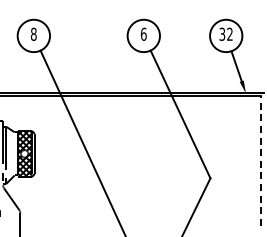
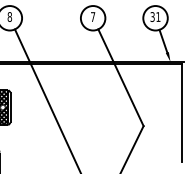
text: (143, 33) -> (92, 16), 6 -> 7
text: (229, 33) -> (158, 16), 32 -> 31
line: (260, 161) -> (181, 113), dashed -> solid

